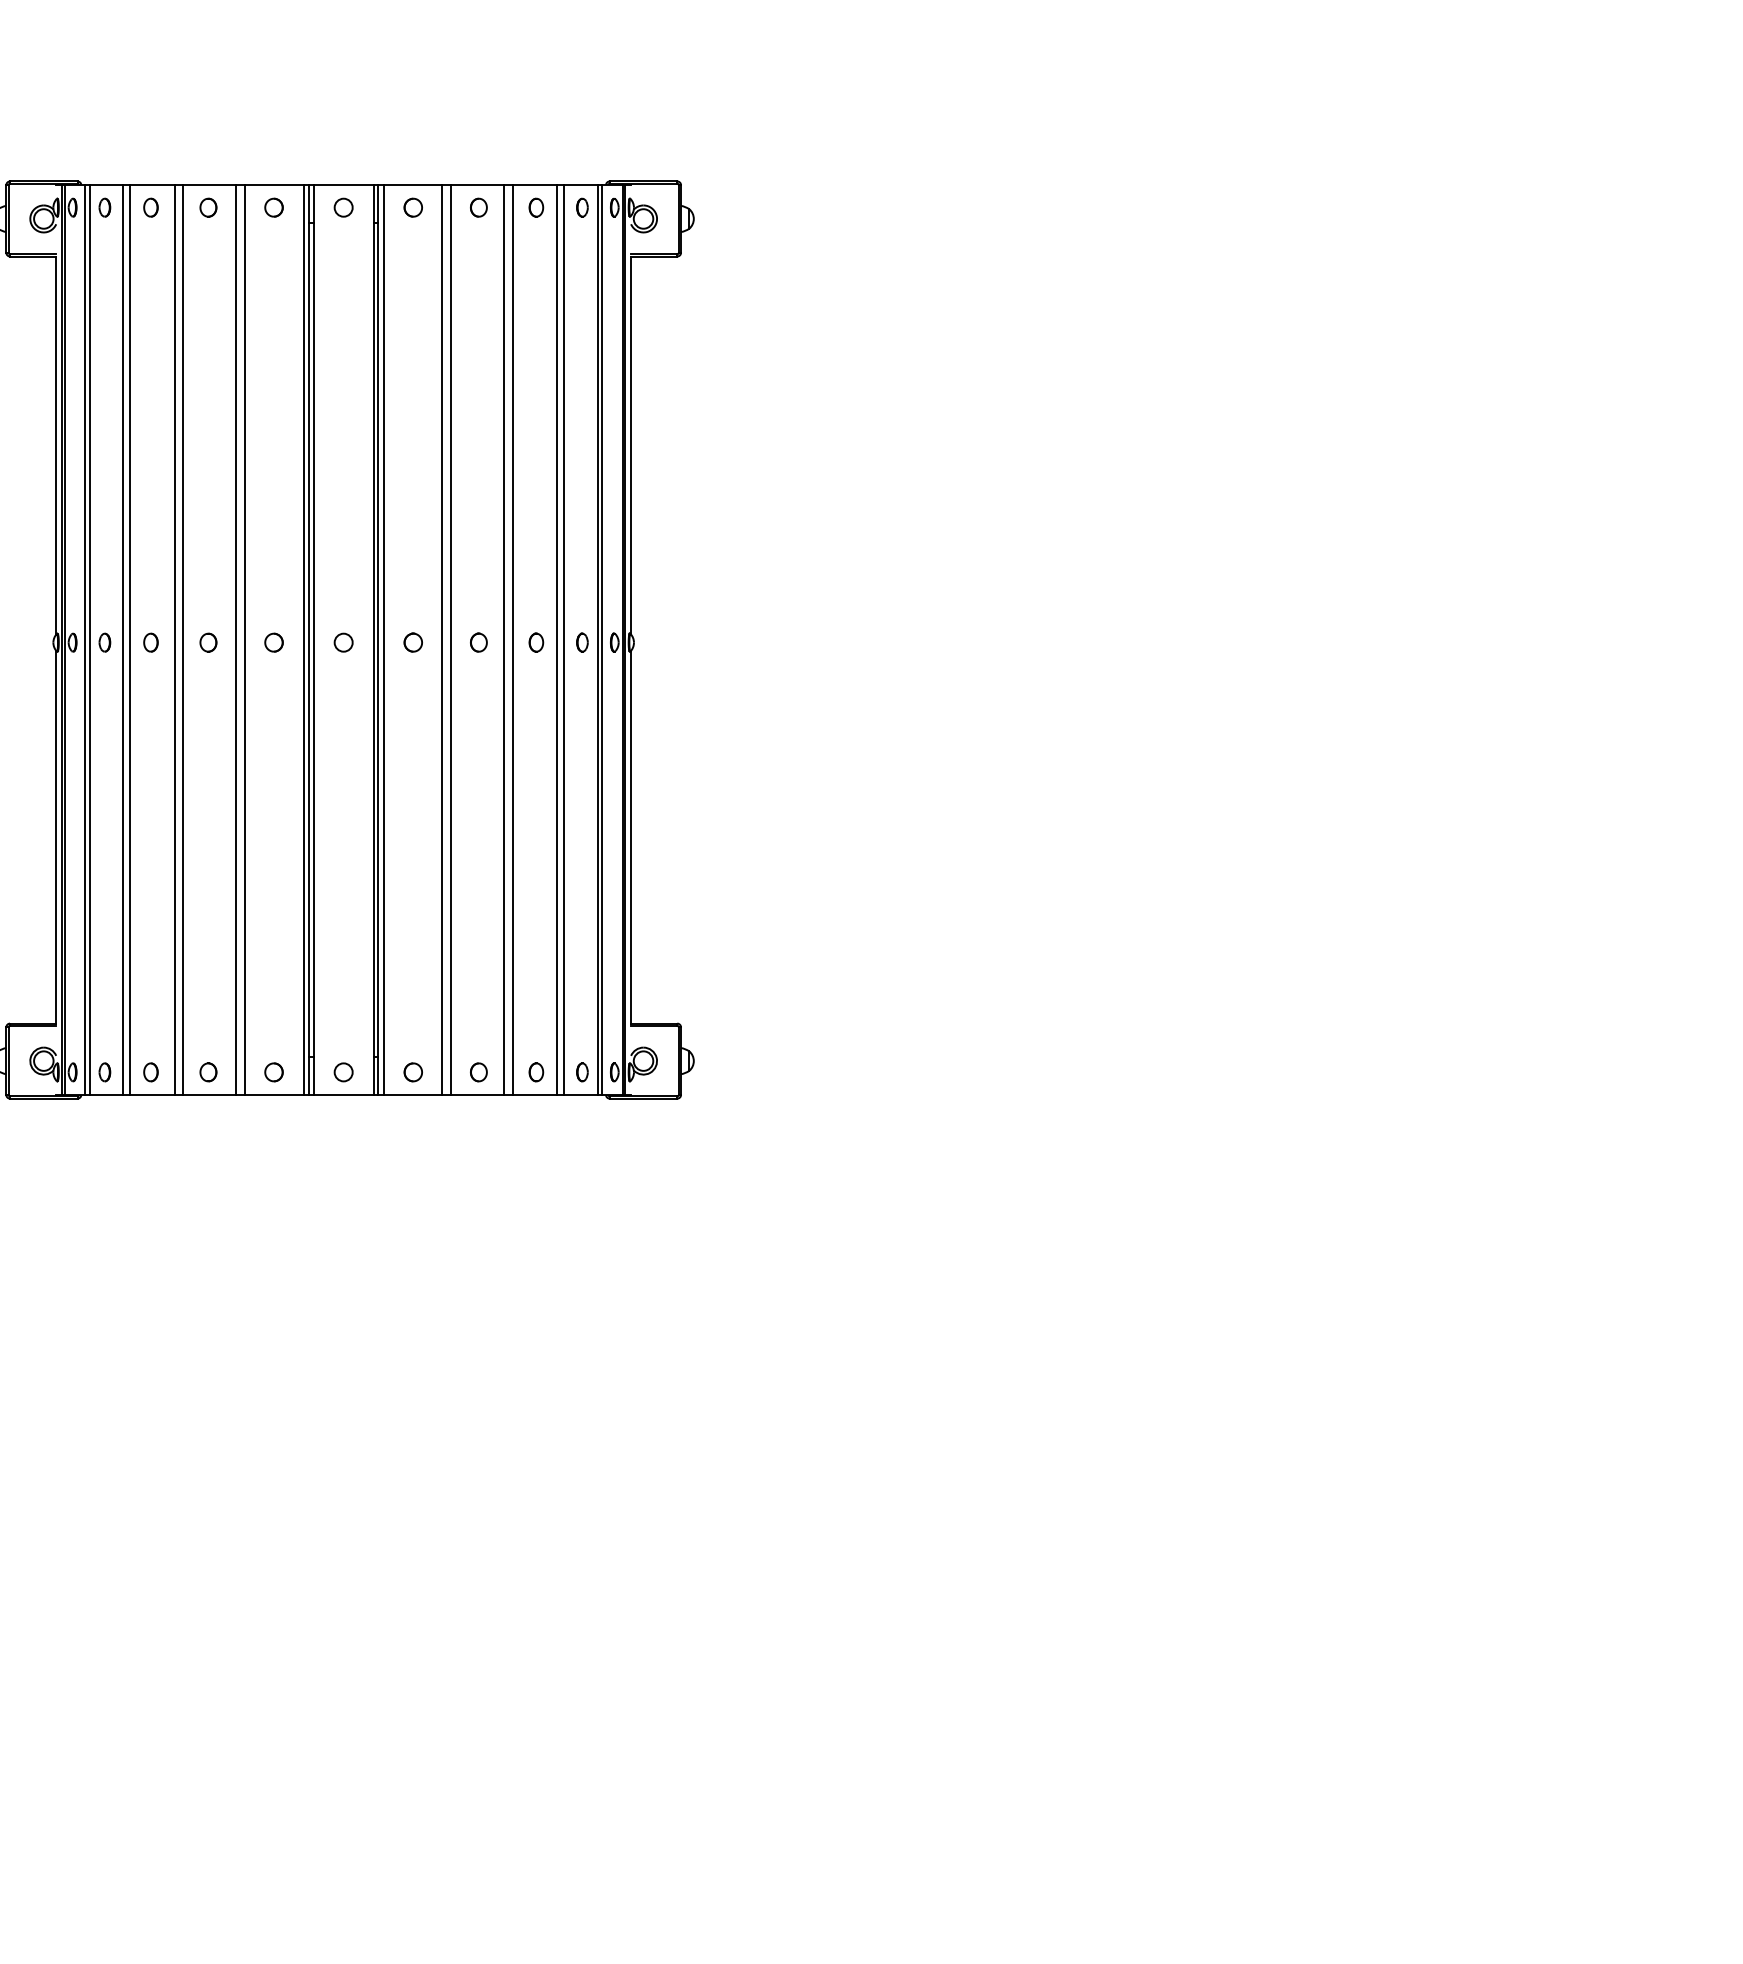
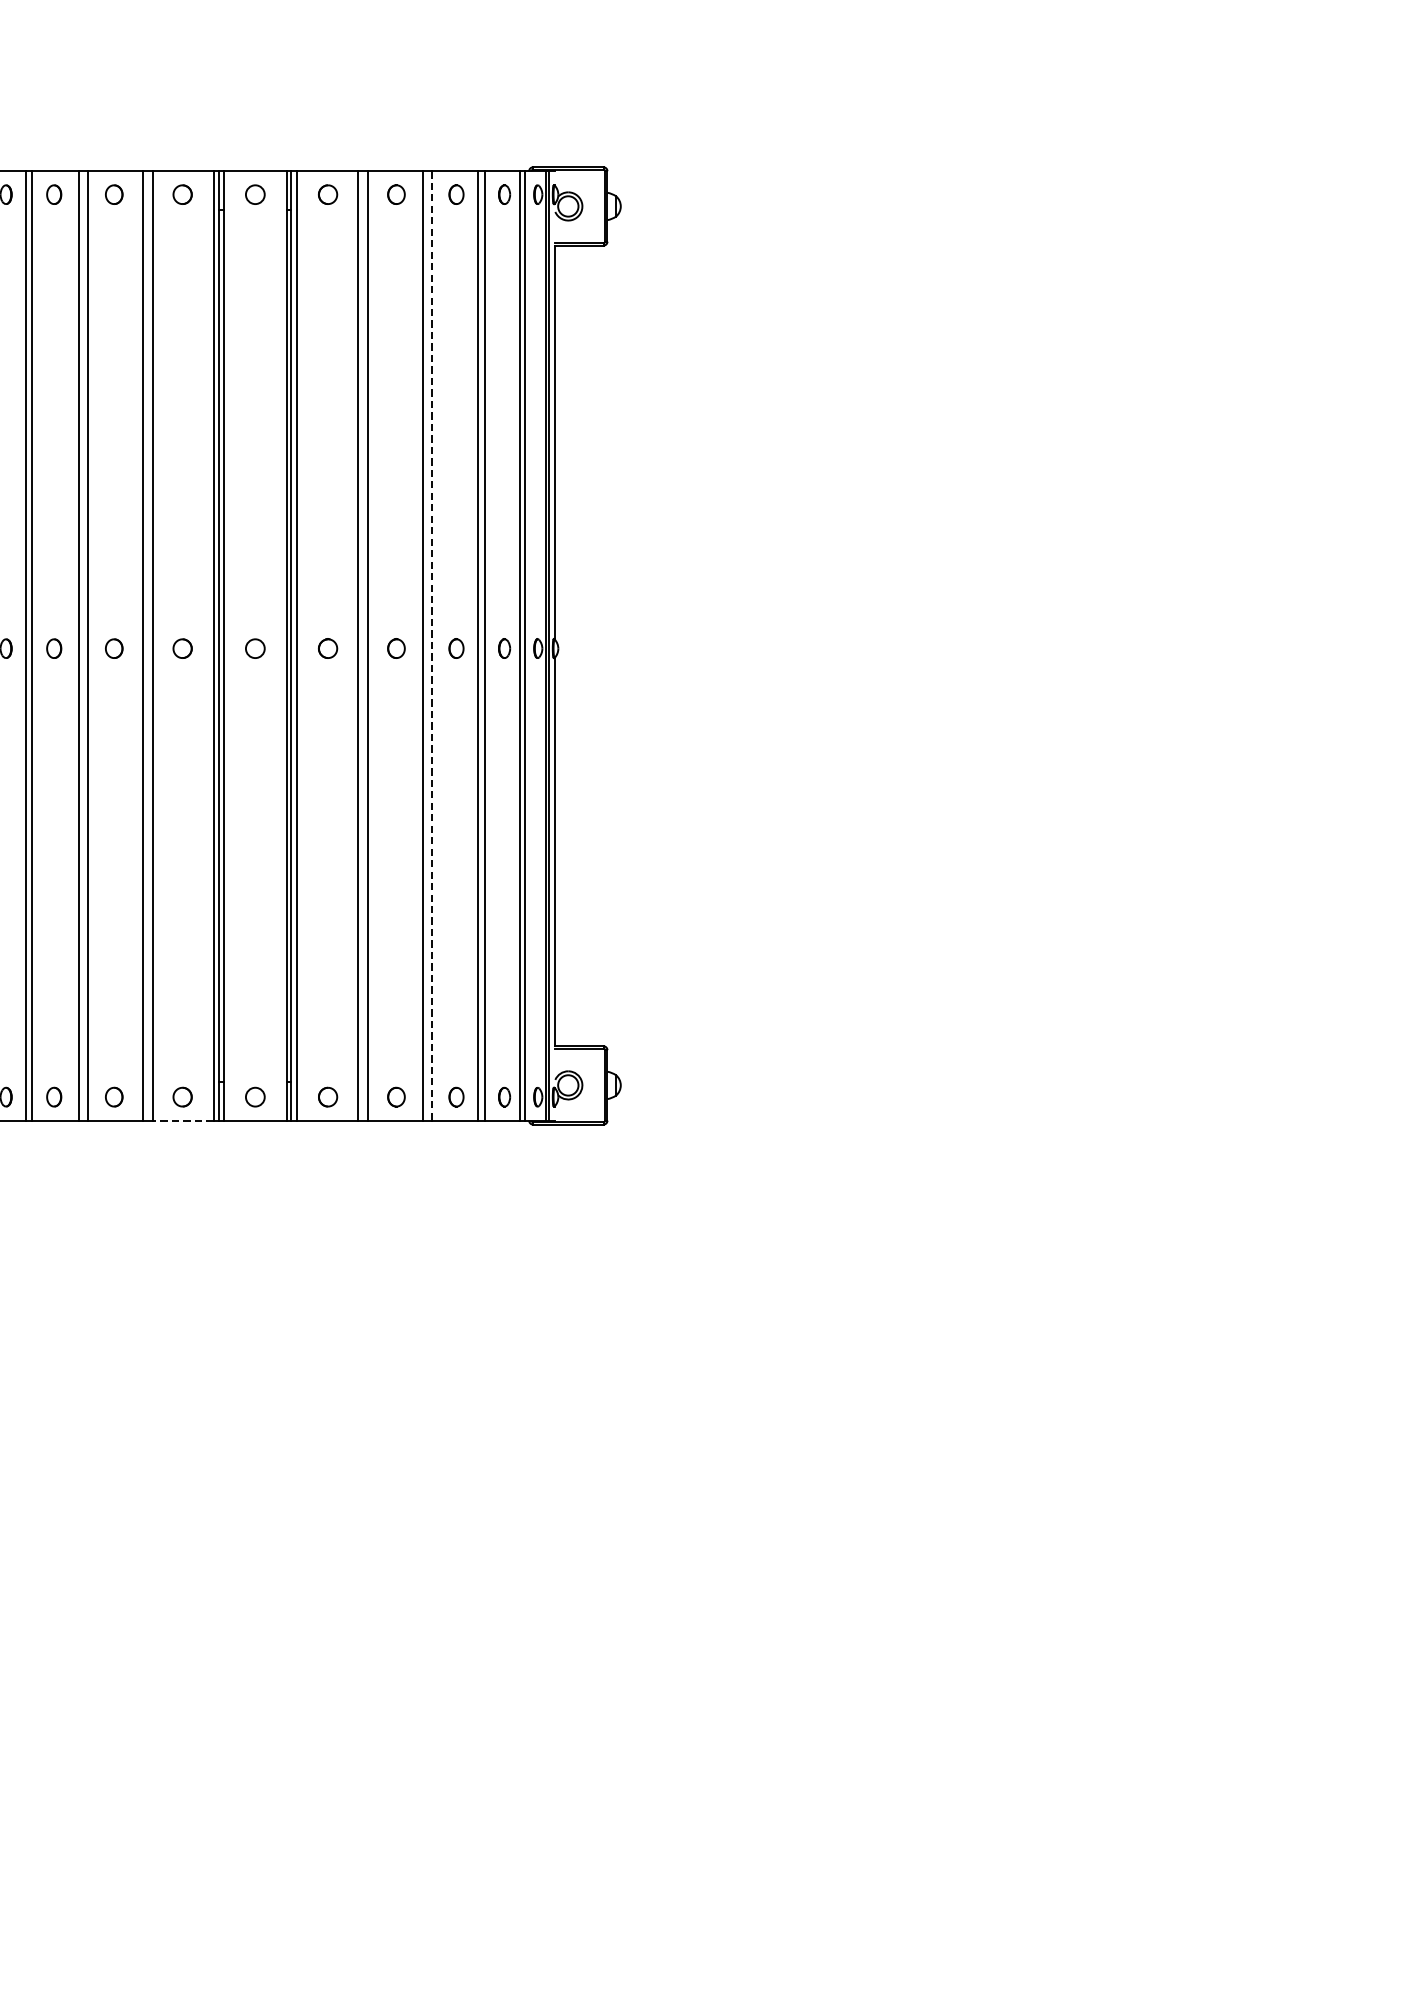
line: (512, 640) -> (431, 646), solid -> dashed
line: (274, 1094) -> (183, 1120), solid -> dashed

